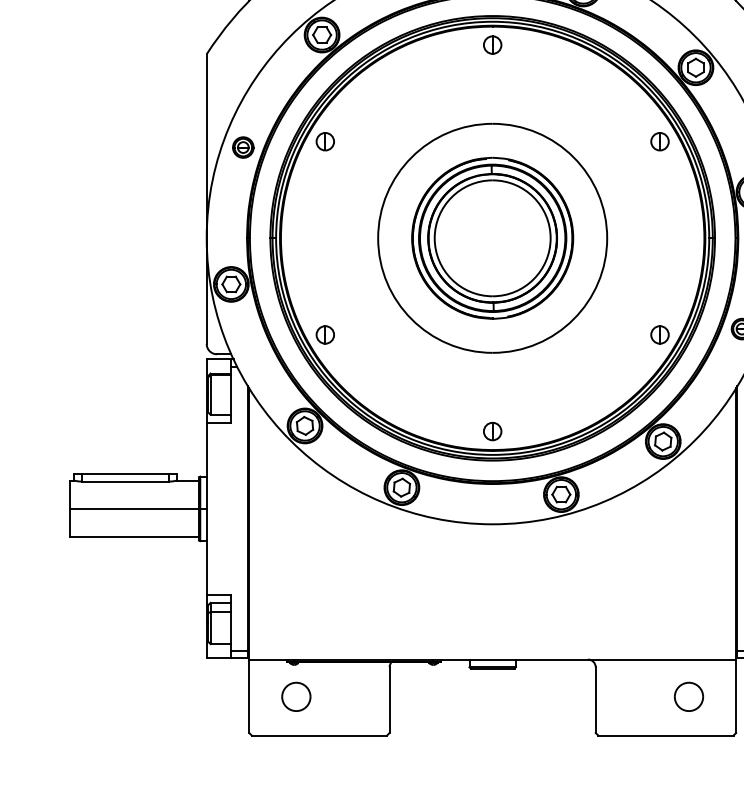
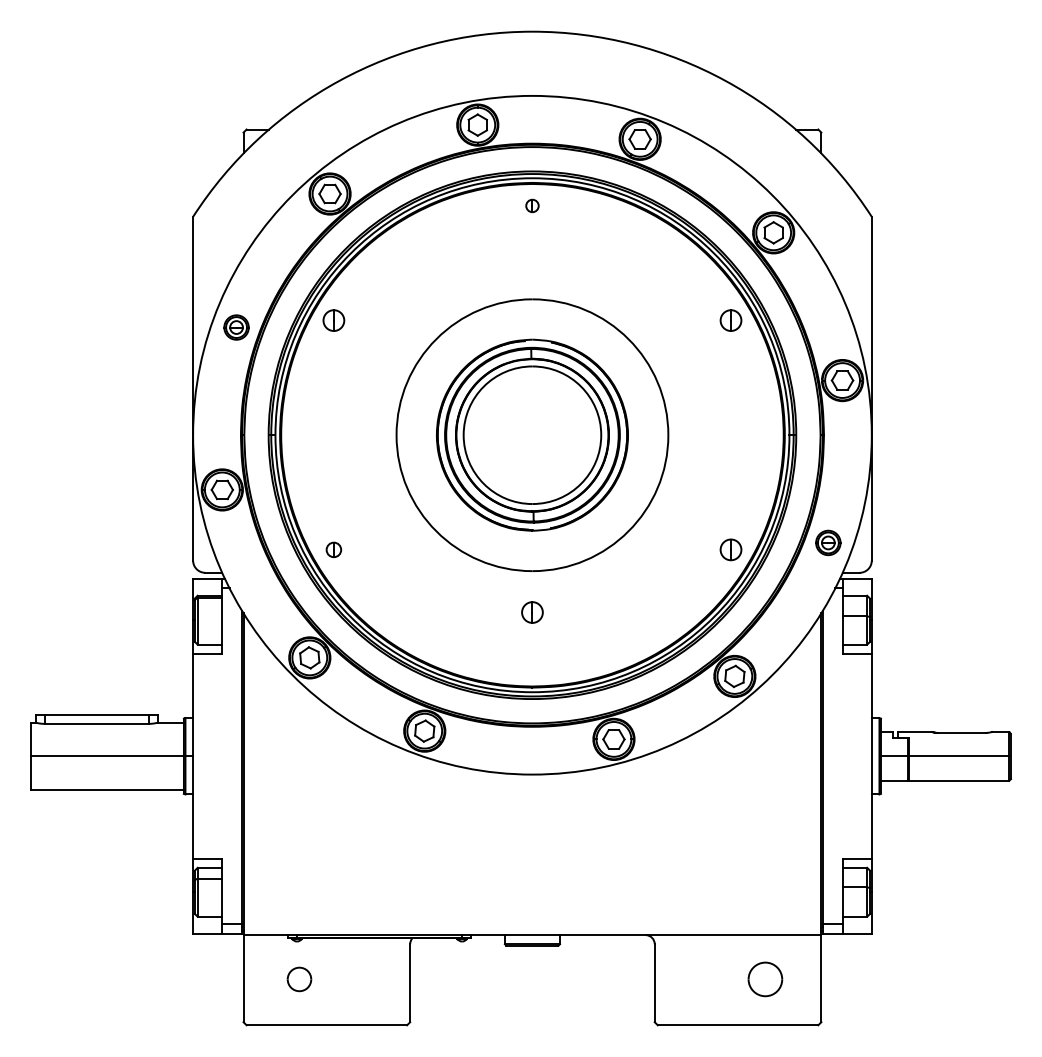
part: (492, 44) -> (532, 205), size x0.6
part: (325, 334) -> (333, 549), size x0.7
part: (492, 431) -> (532, 612), moved
part: (296, 696) -> (299, 979), size x0.7

